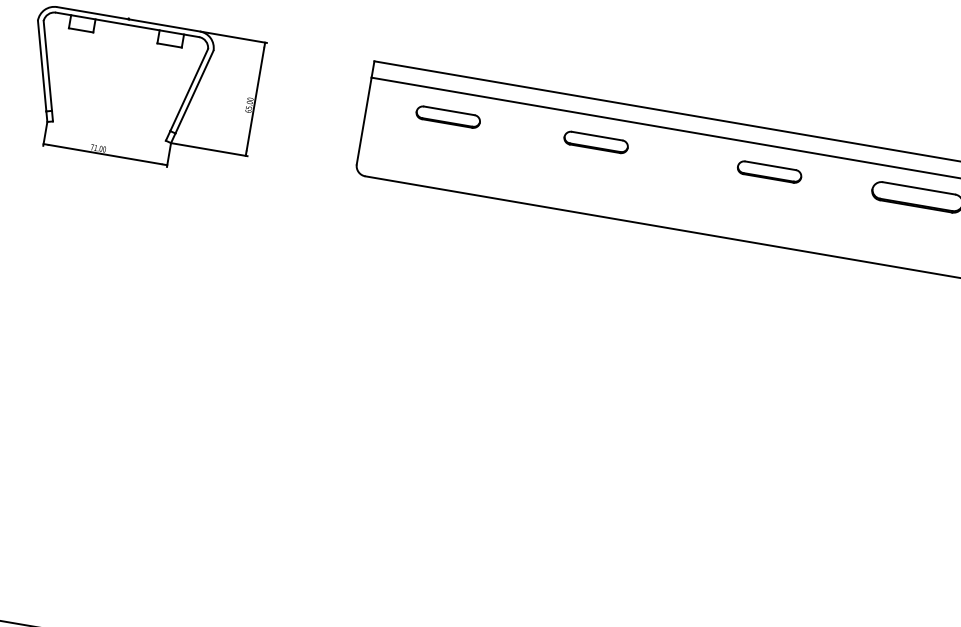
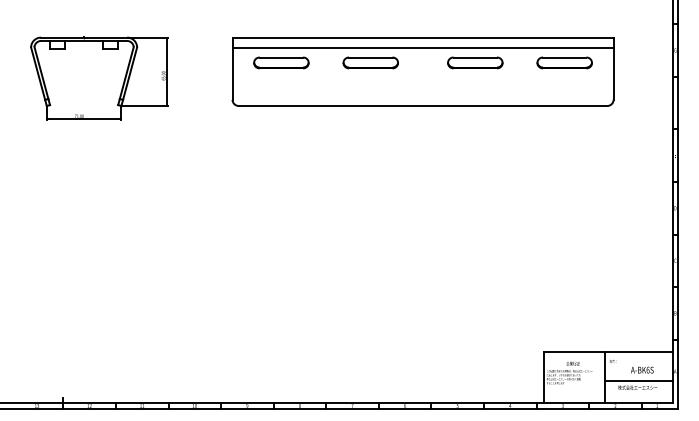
part: (448, 116) -> (281, 62), size x1.43
part: (595, 141) -> (370, 62), size x1.43
part: (769, 171) -> (475, 62), size x1.43

